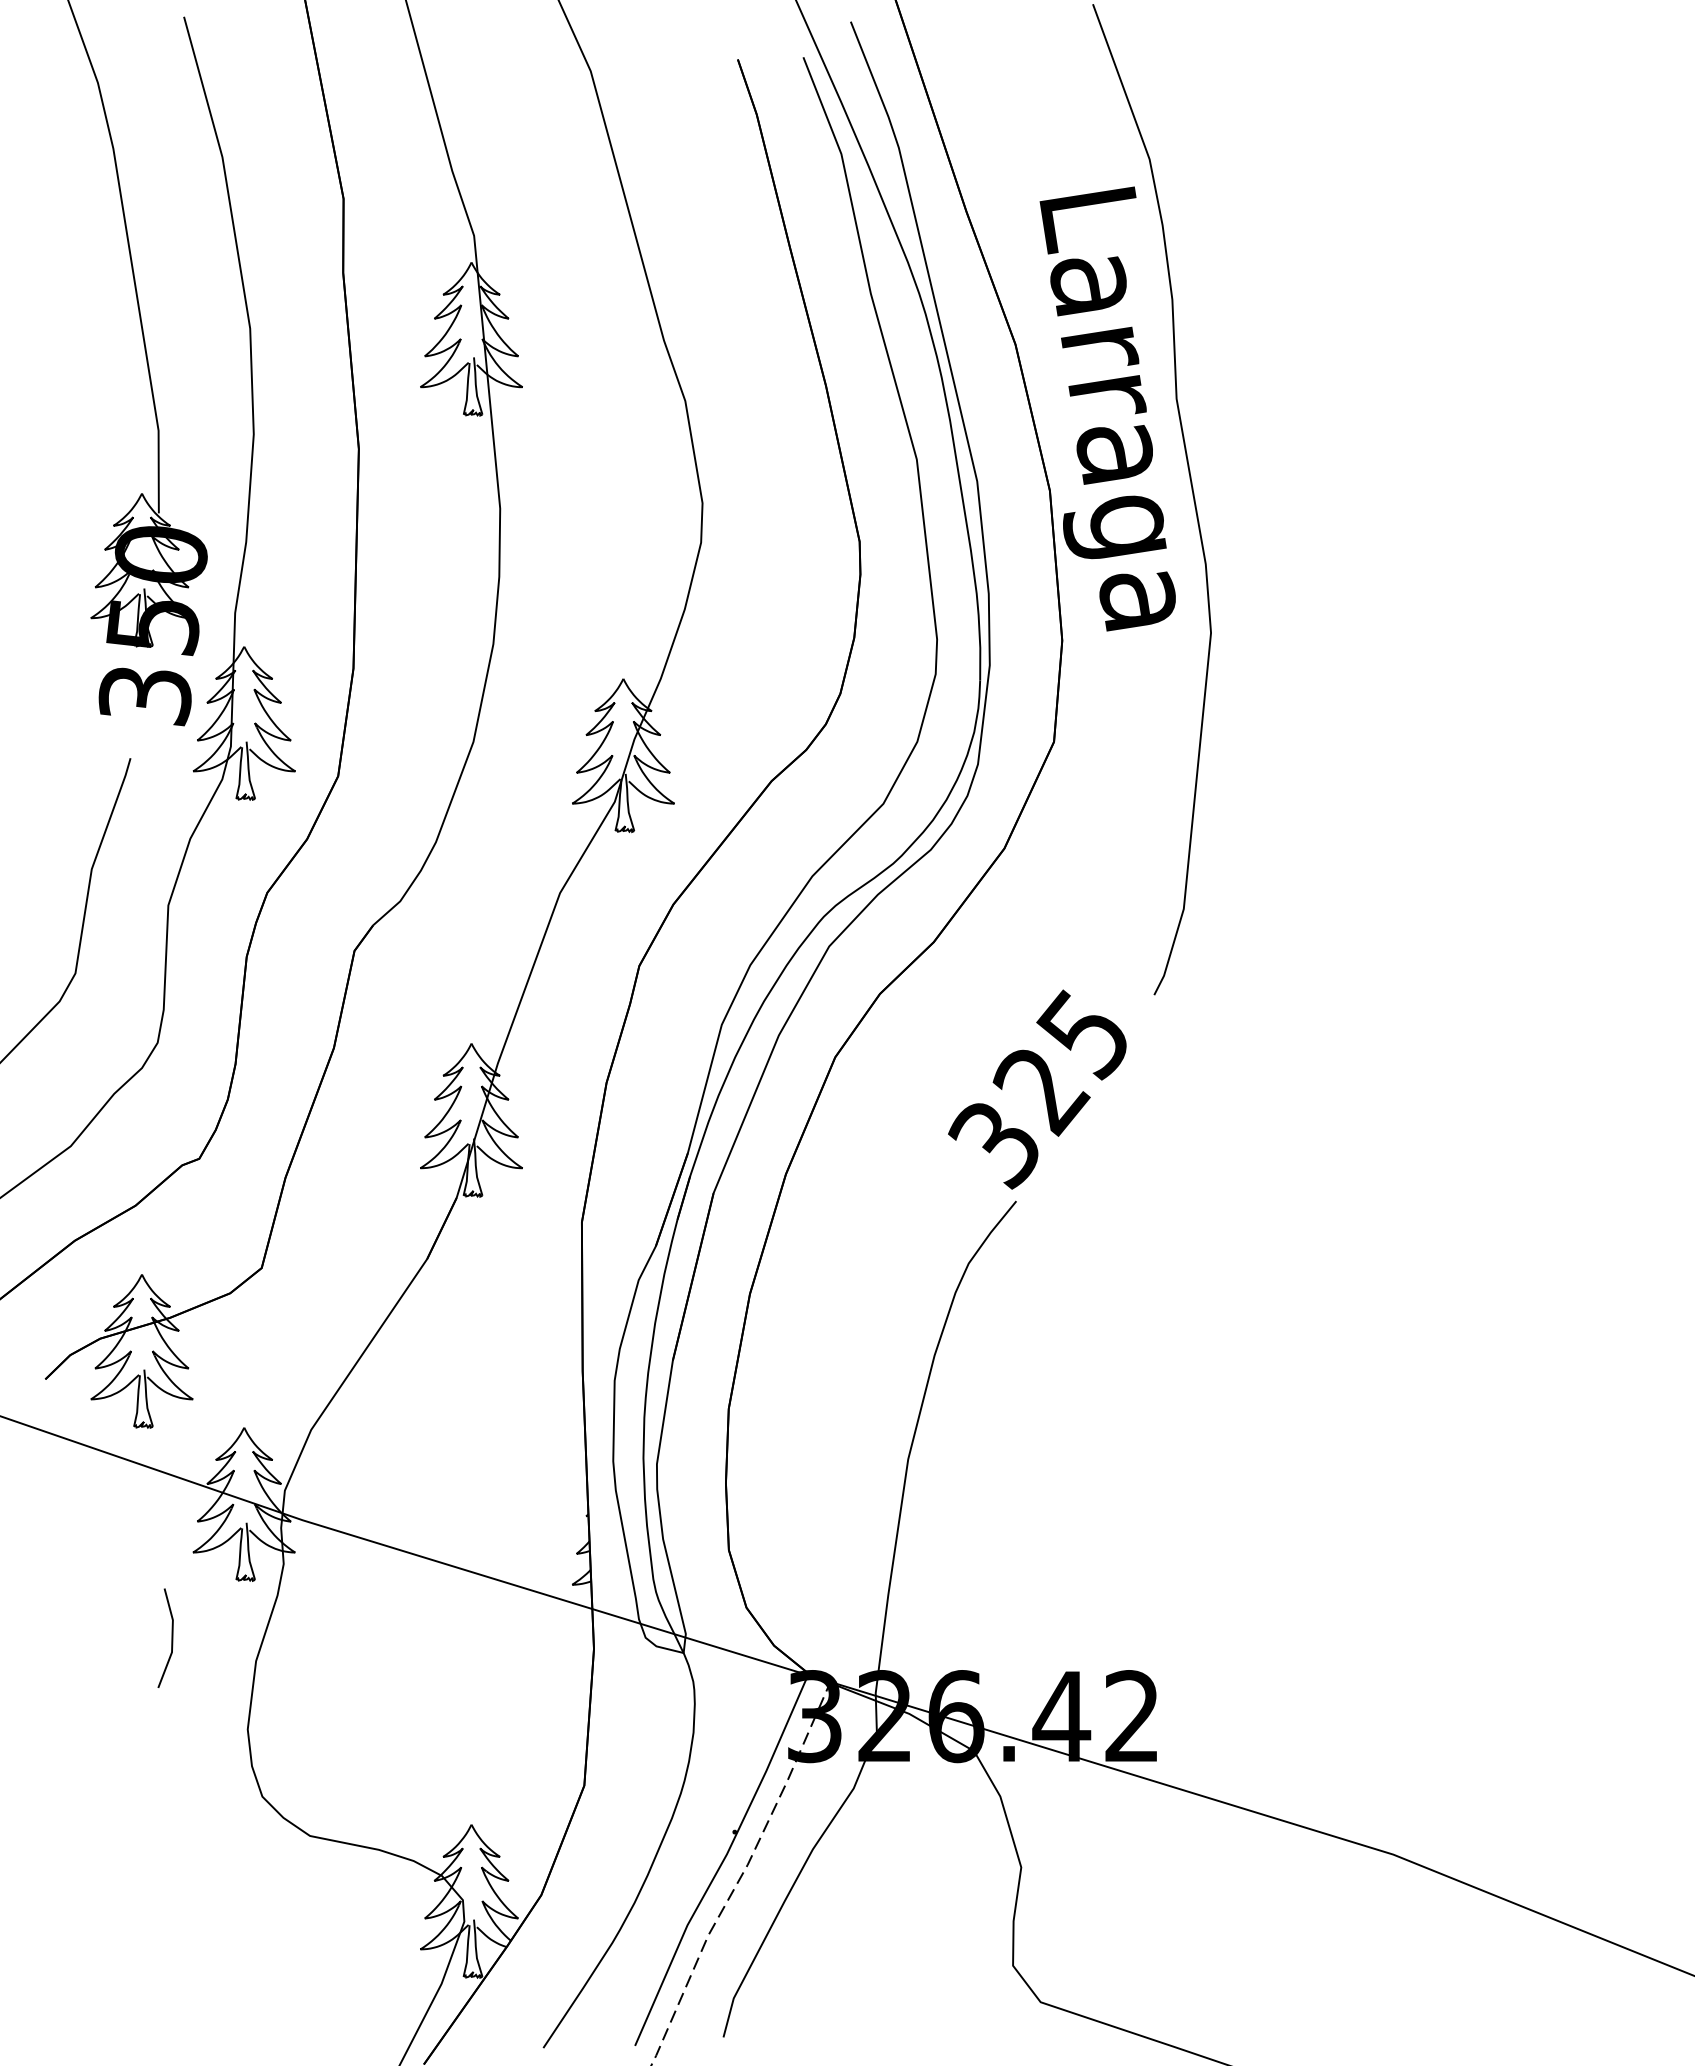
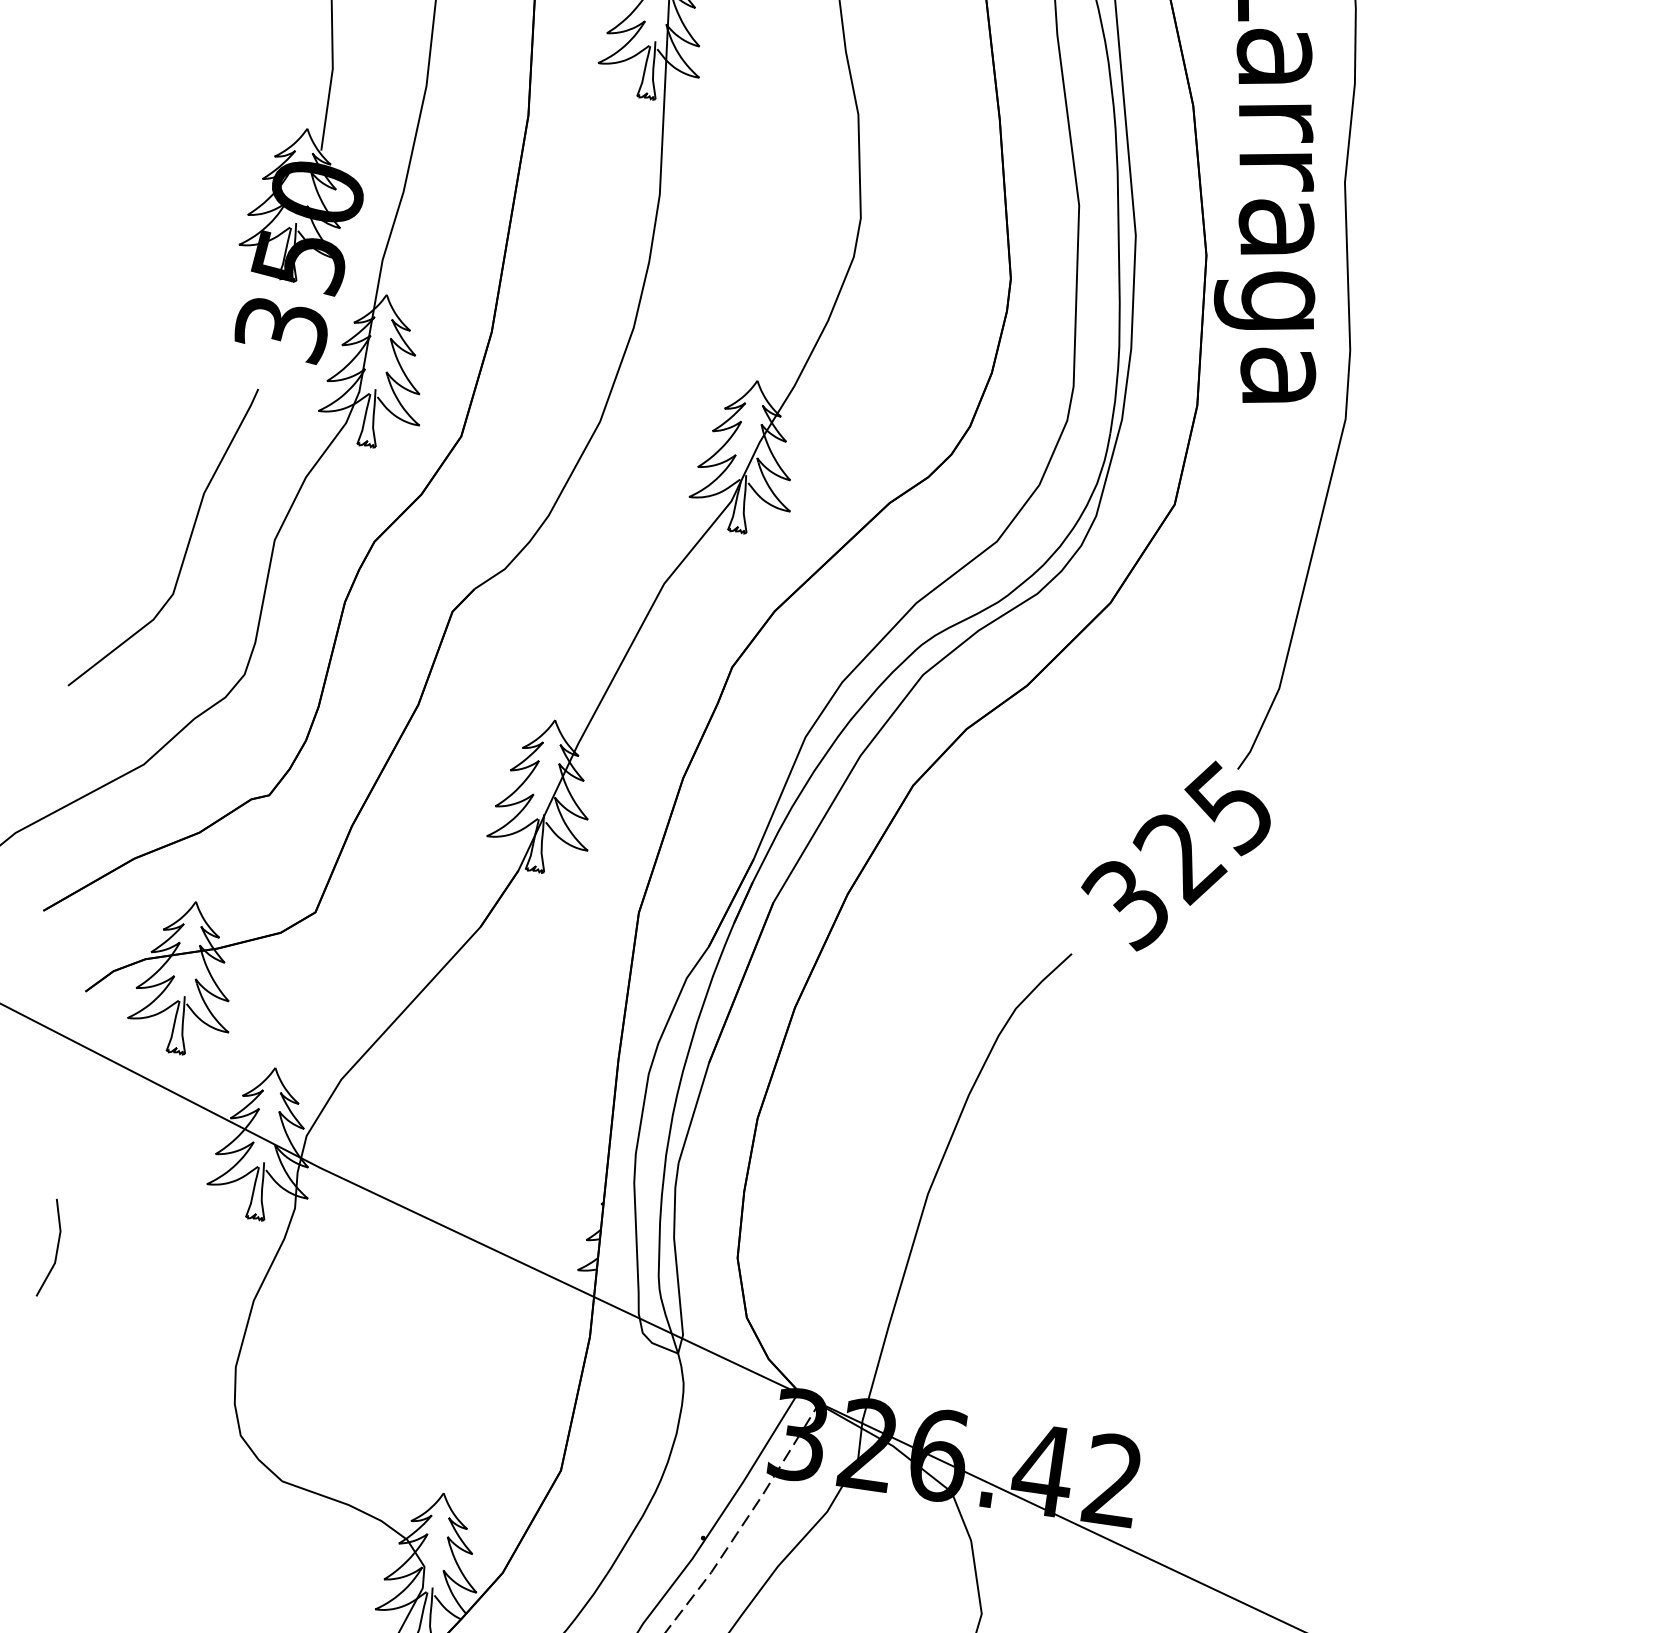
text: (1037, 1089) -> (1176, 855), moved
line: (171, 1637) -> (56, 1248), moved

